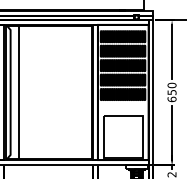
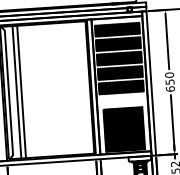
line: (23, 92) -> (21, 91), added
hatch: (122, 136) -> (123, 129), added

